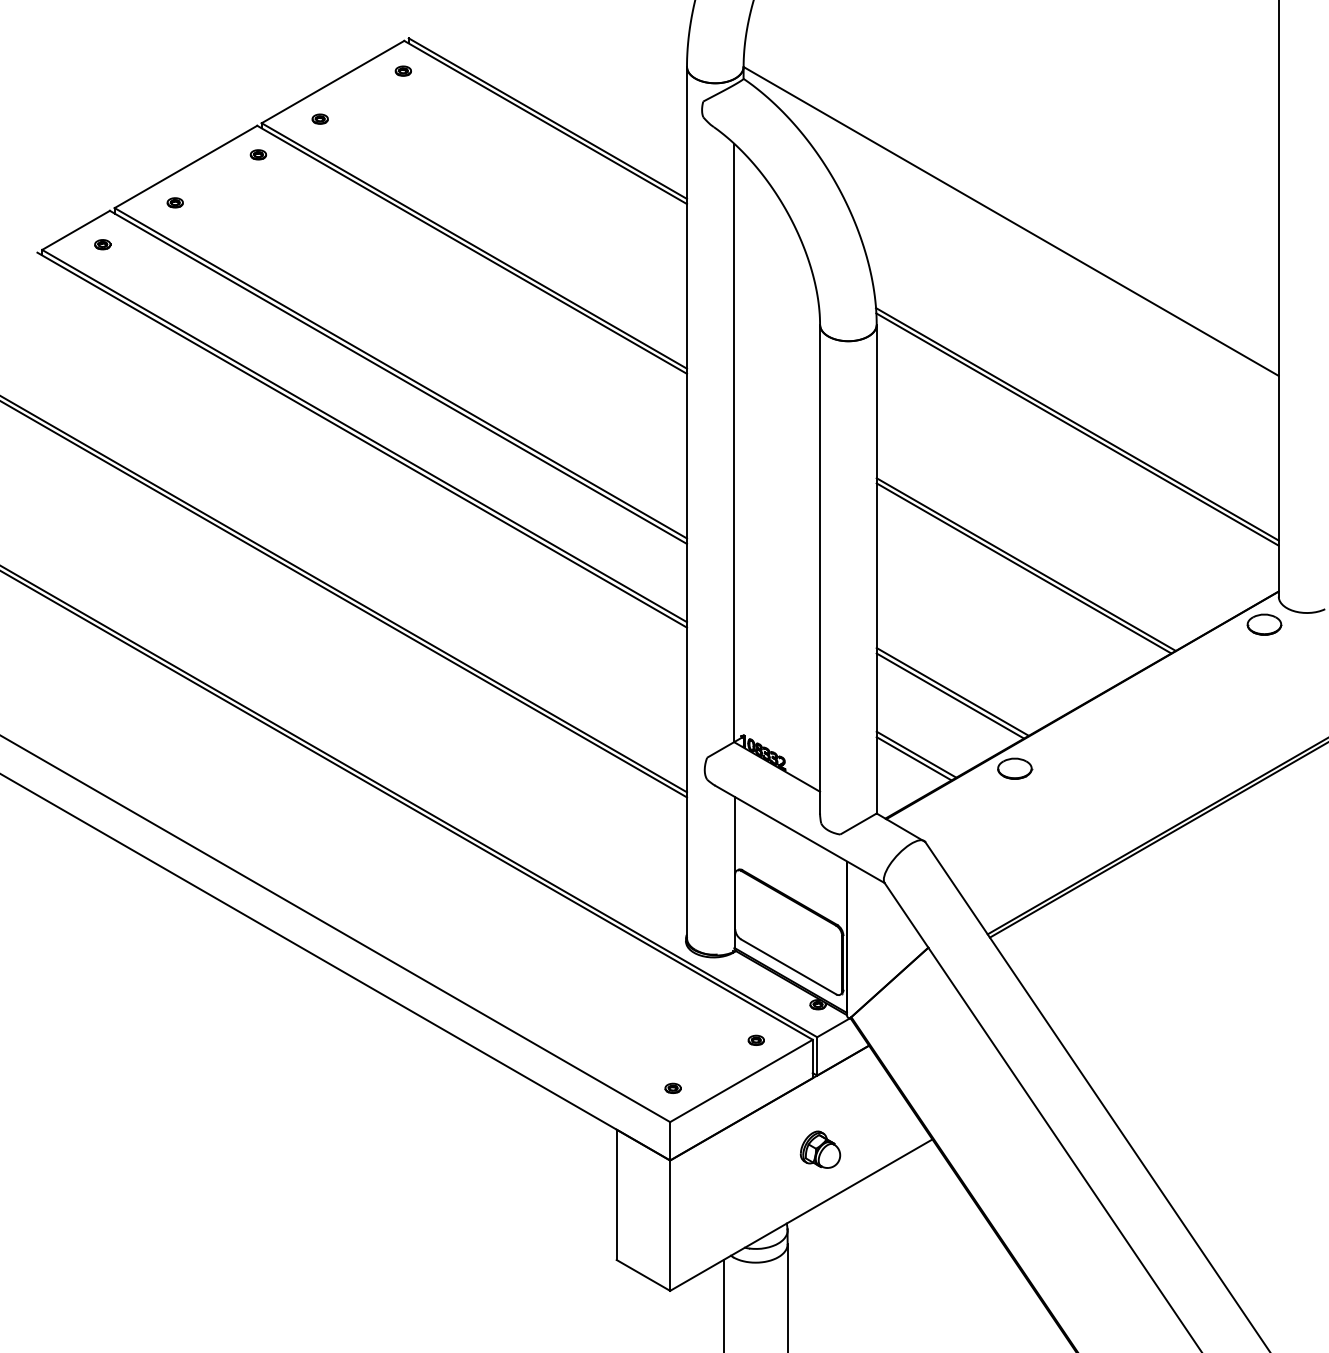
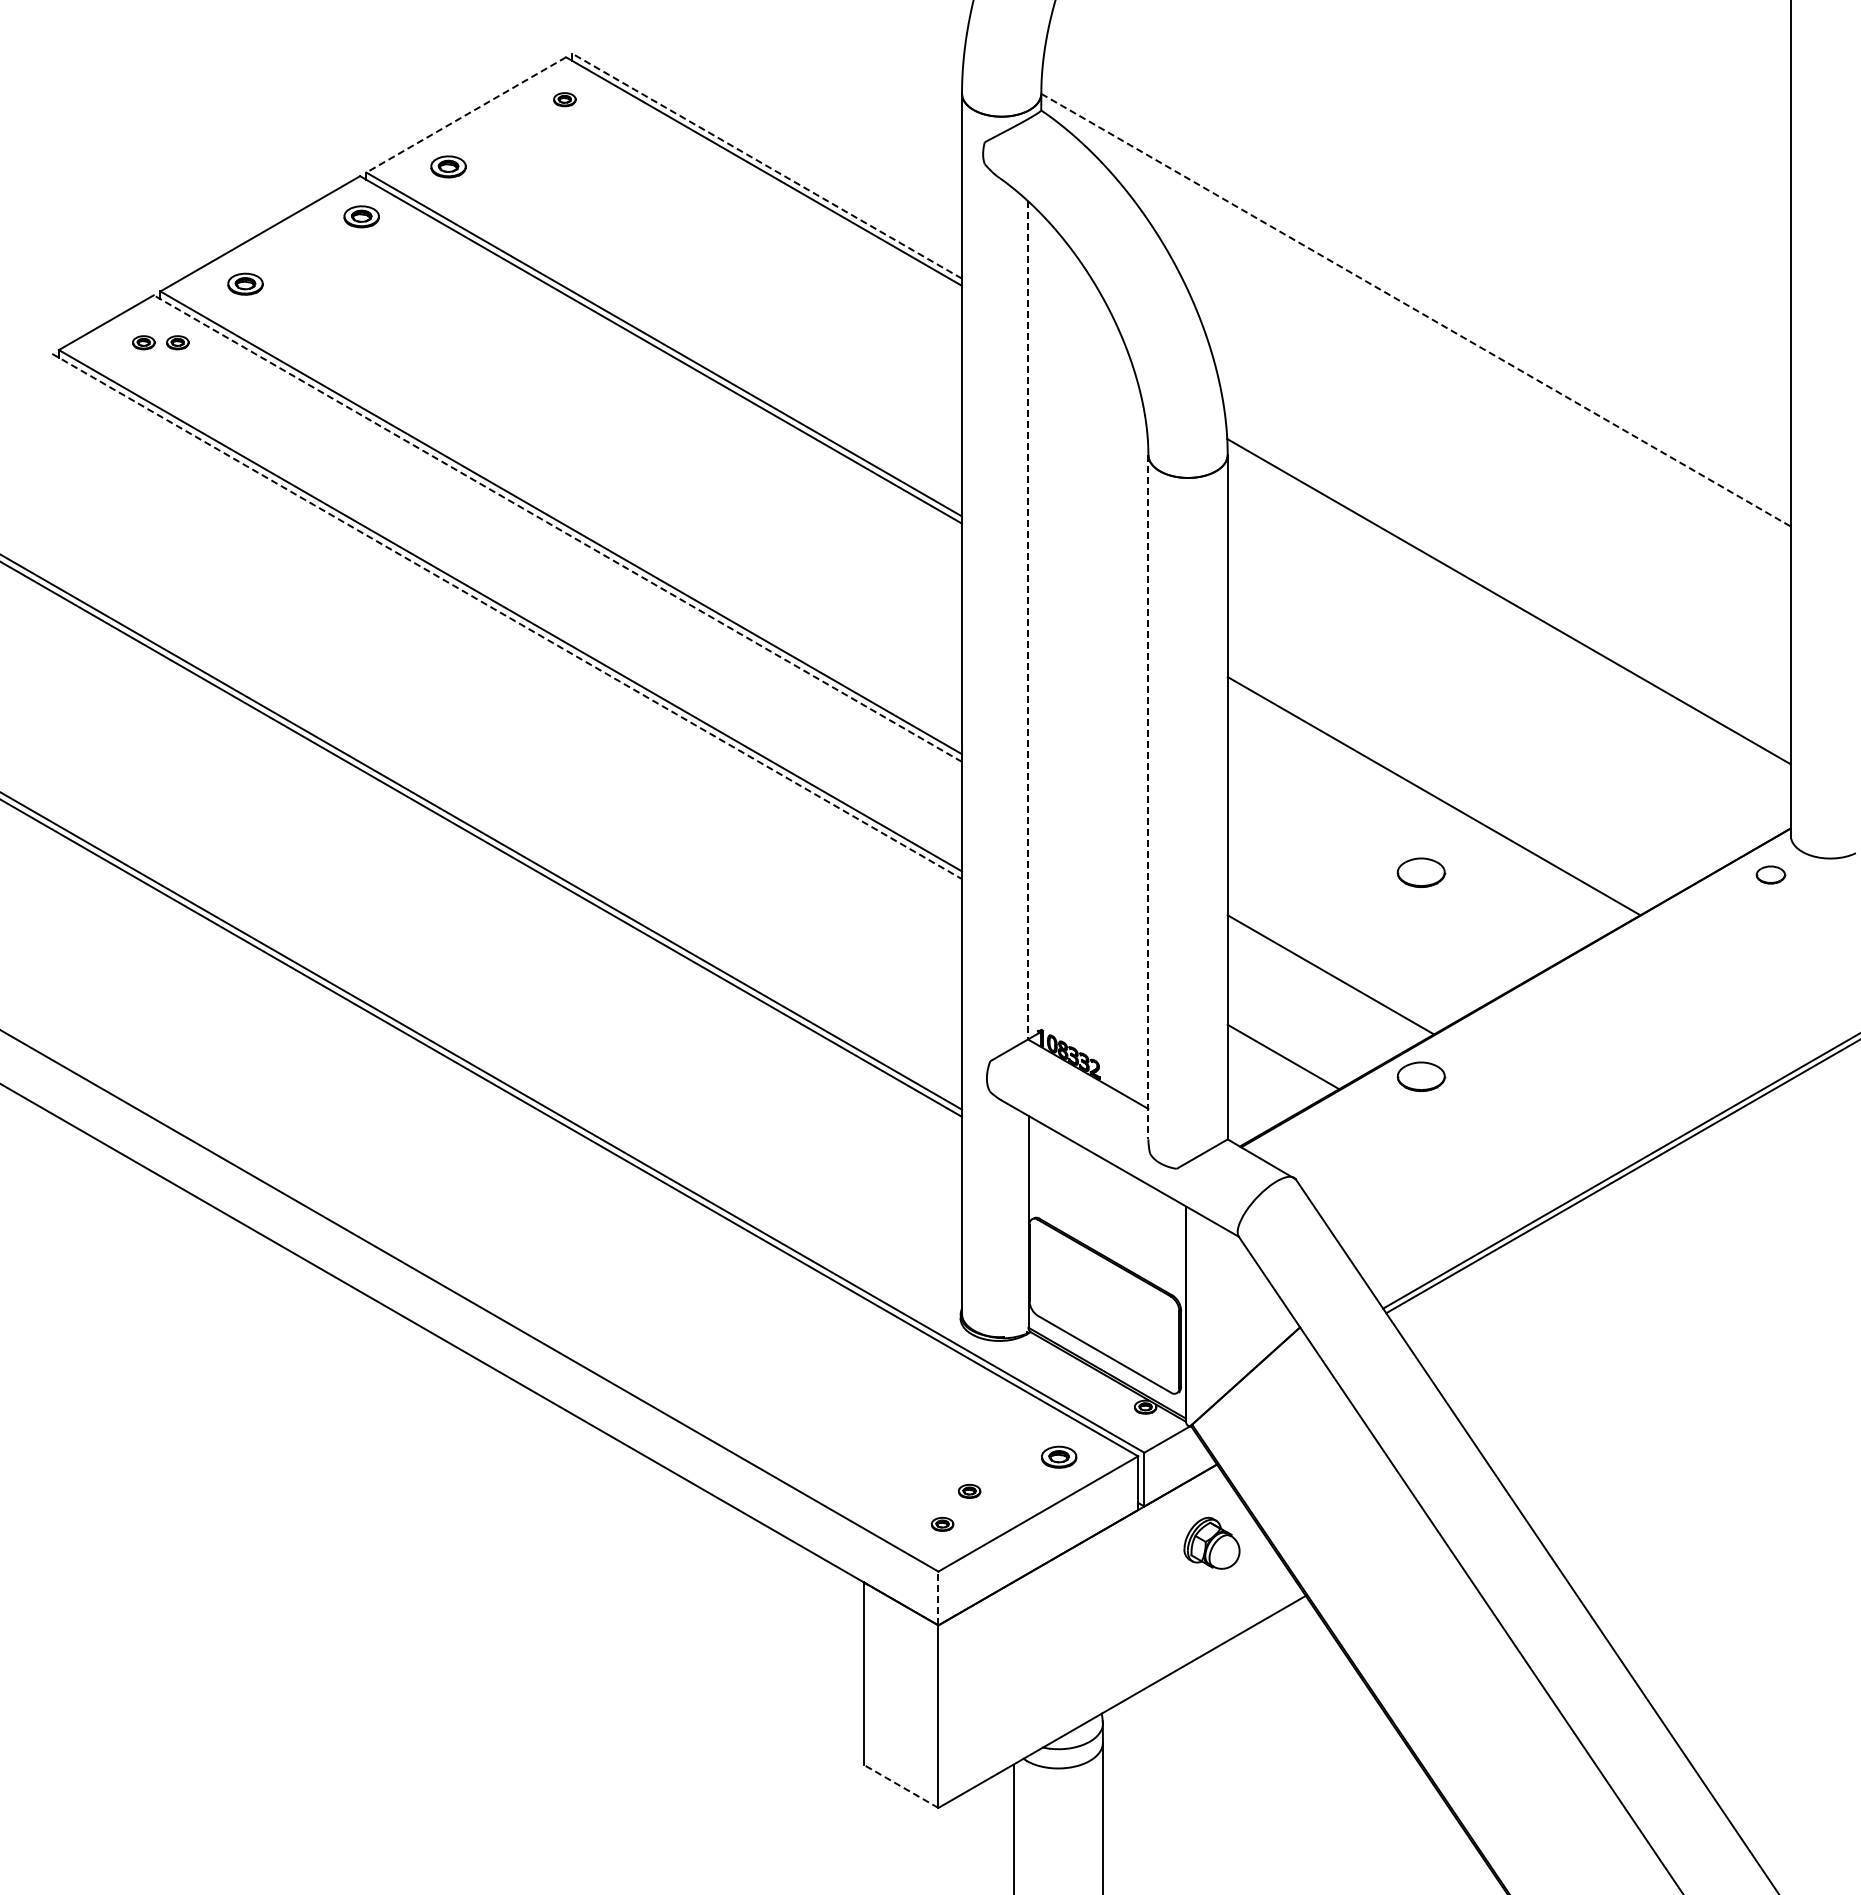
line: (332, 82) -> (465, 115), solid -> dashed
part: (319, 118) -> (447, 166), size x1.6
line: (548, 118) -> (767, 166), solid -> dashed
part: (258, 154) -> (361, 216), size x1.6
part: (174, 202) -> (244, 283), size x1.6
line: (1011, 221) -> (1416, 310), solid -> dashed
part: (126, 244) -> (177, 342), added
line: (398, 377) -> (557, 528), solid -> dashed
line: (1077, 424) -> (1508, 594), removed
line: (362, 440) -> (507, 616), solid -> dashed
line: (734, 443) -> (1028, 620), solid -> dashed
line: (1025, 564) -> (1436, 790), removed
line: (820, 569) -> (1148, 797), solid -> dashed
part: (1015, 622) -> (1421, 872), added
part: (1264, 624) -> (1770, 874), size x0.6
line: (952, 691) -> (1333, 968), removed
line: (913, 758) -> (1279, 1062), removed
part: (755, 1039) -> (1058, 1456), size x1.6
part: (692, 1064) -> (969, 1491), added
line: (670, 1141) -> (938, 1598), solid -> dashed
part: (820, 1149) -> (1211, 1542), moved
line: (643, 1275) -> (900, 1786), solid -> dashed

